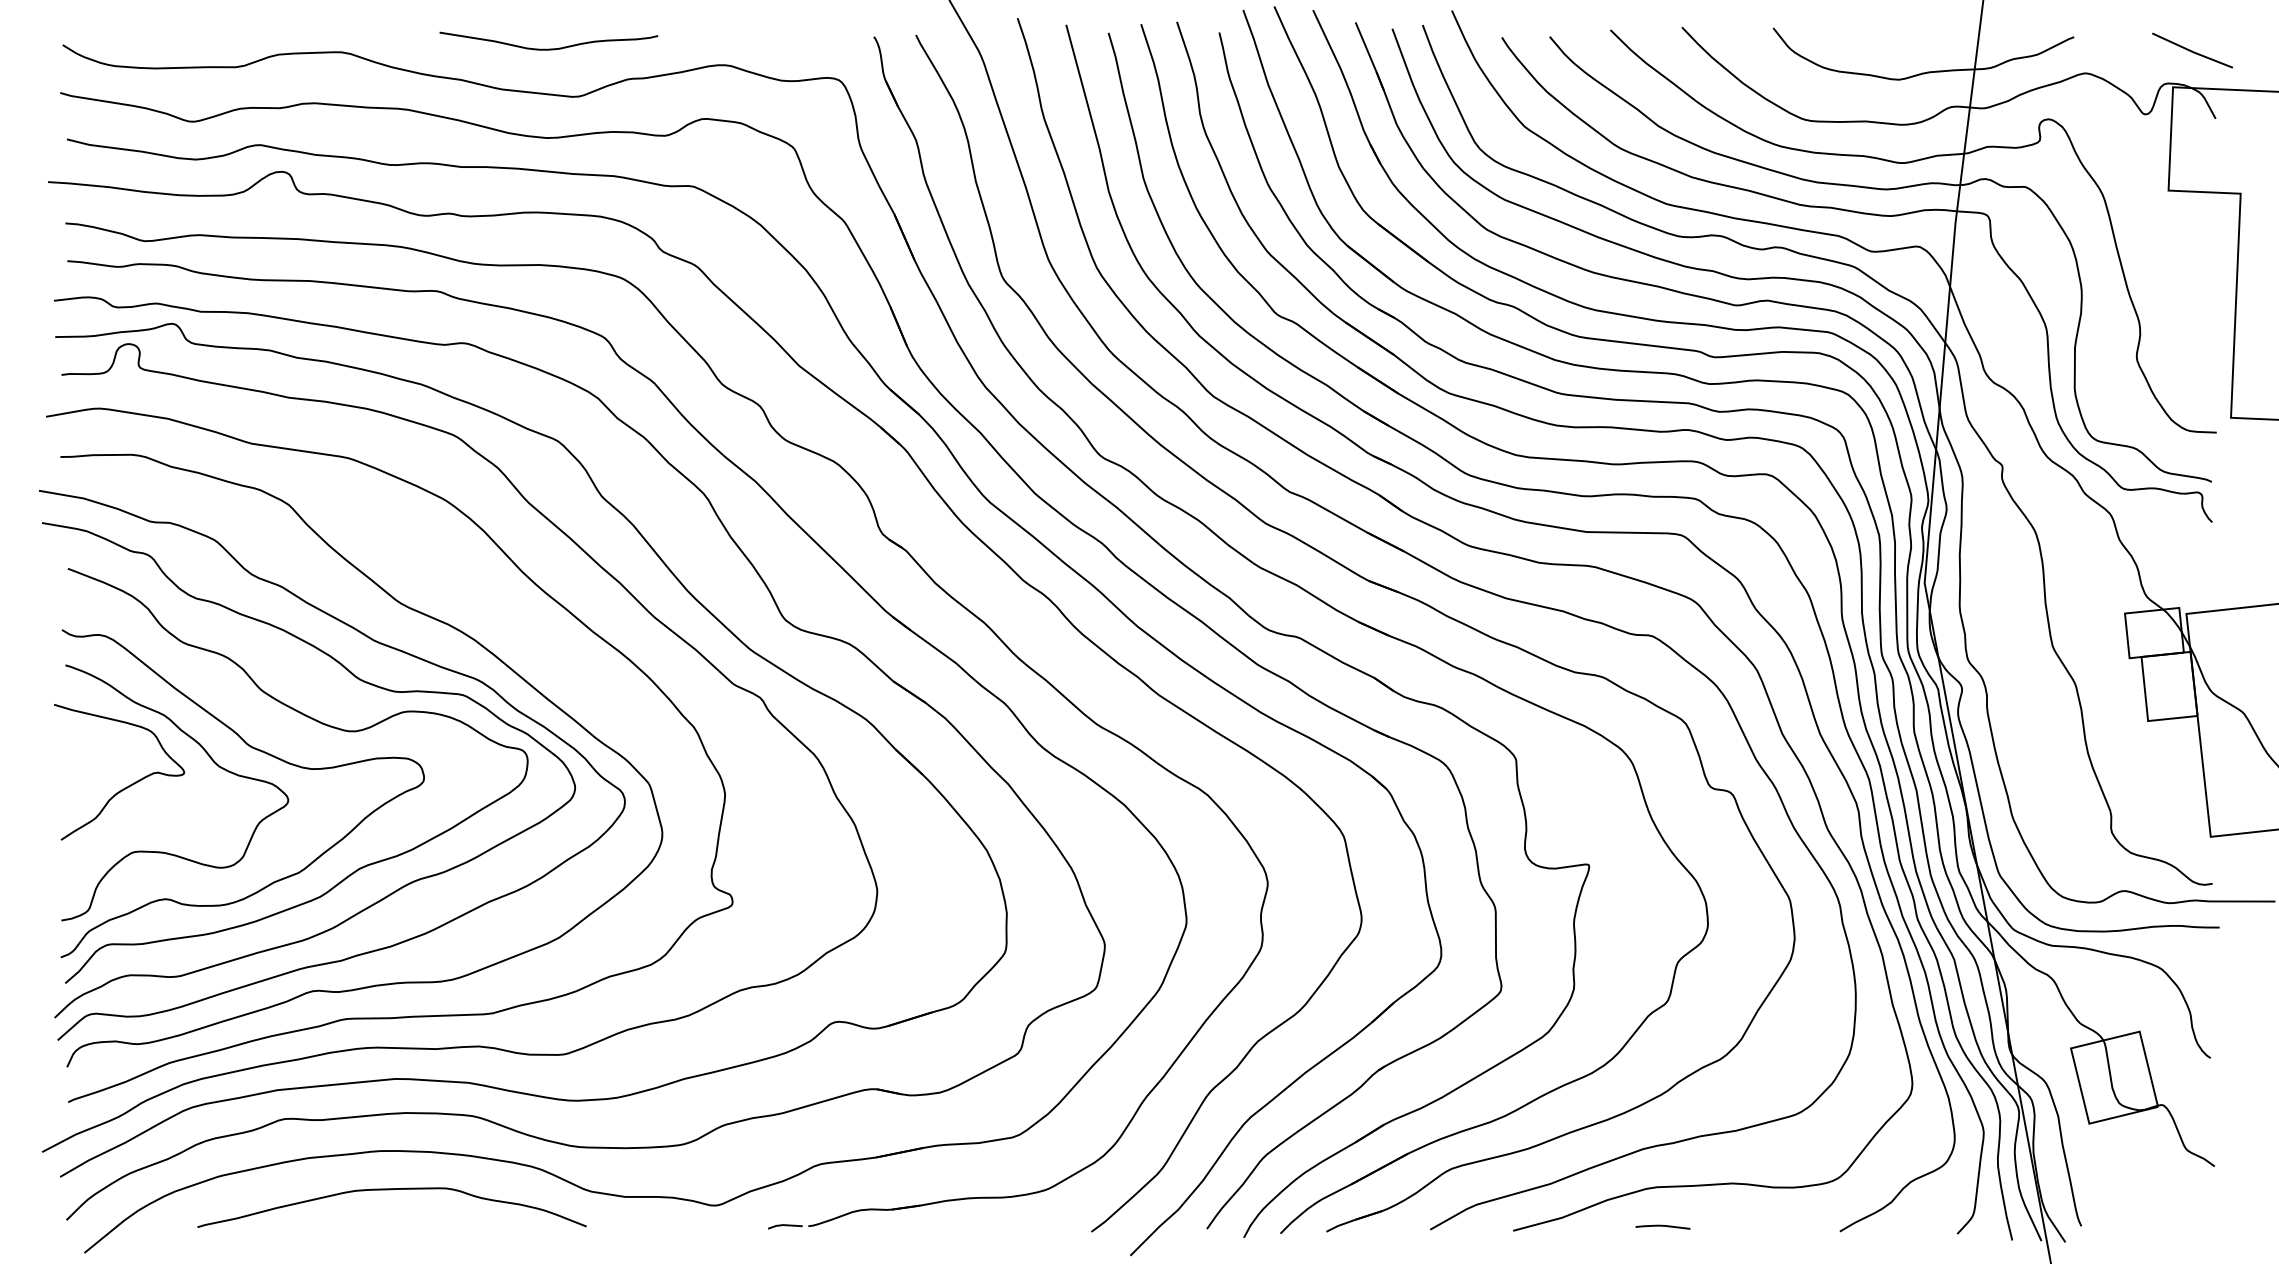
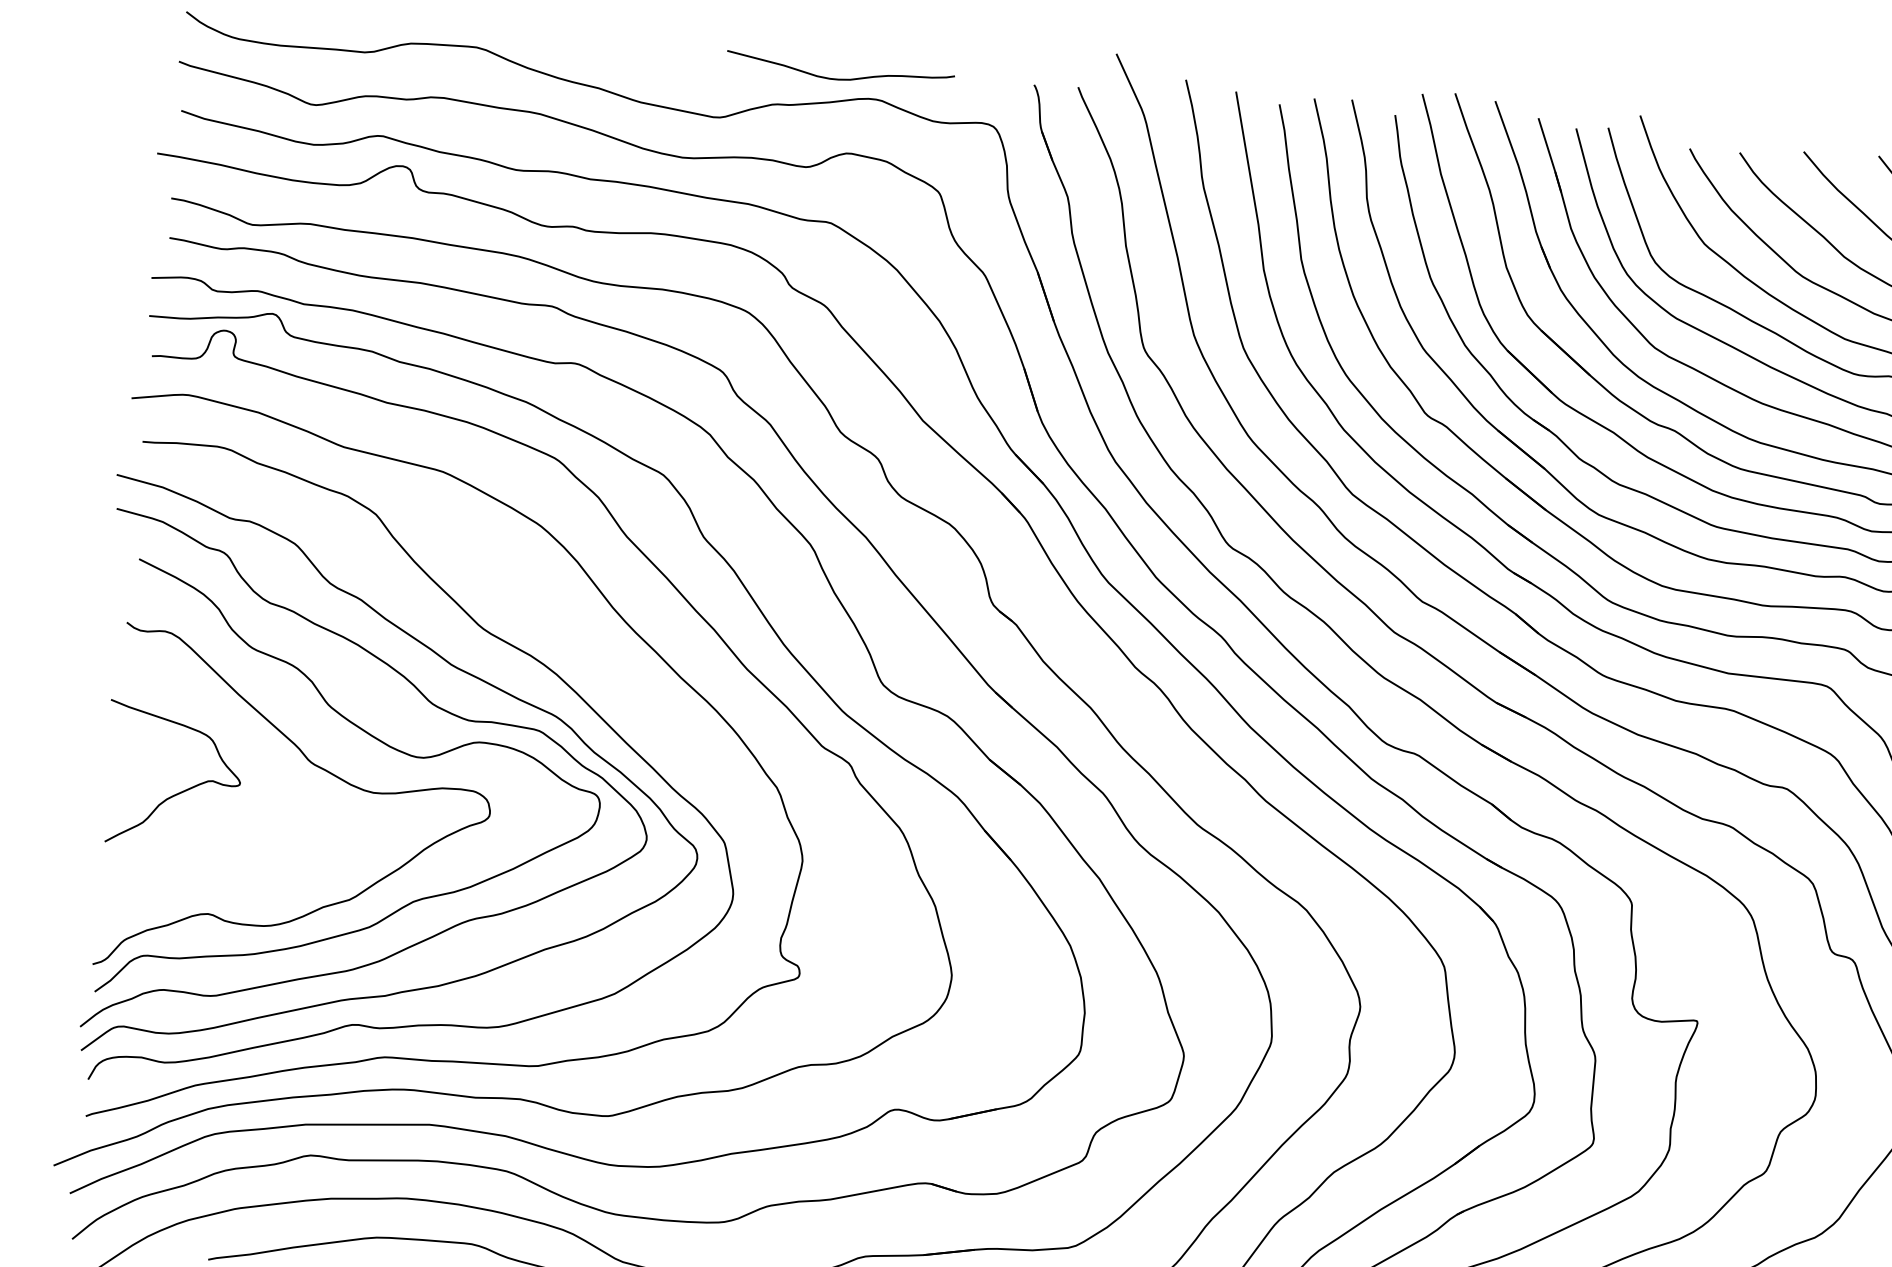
curve: (548, 48) -> (839, 78), moved
curve: (211, 760) -> (269, 773), removed

